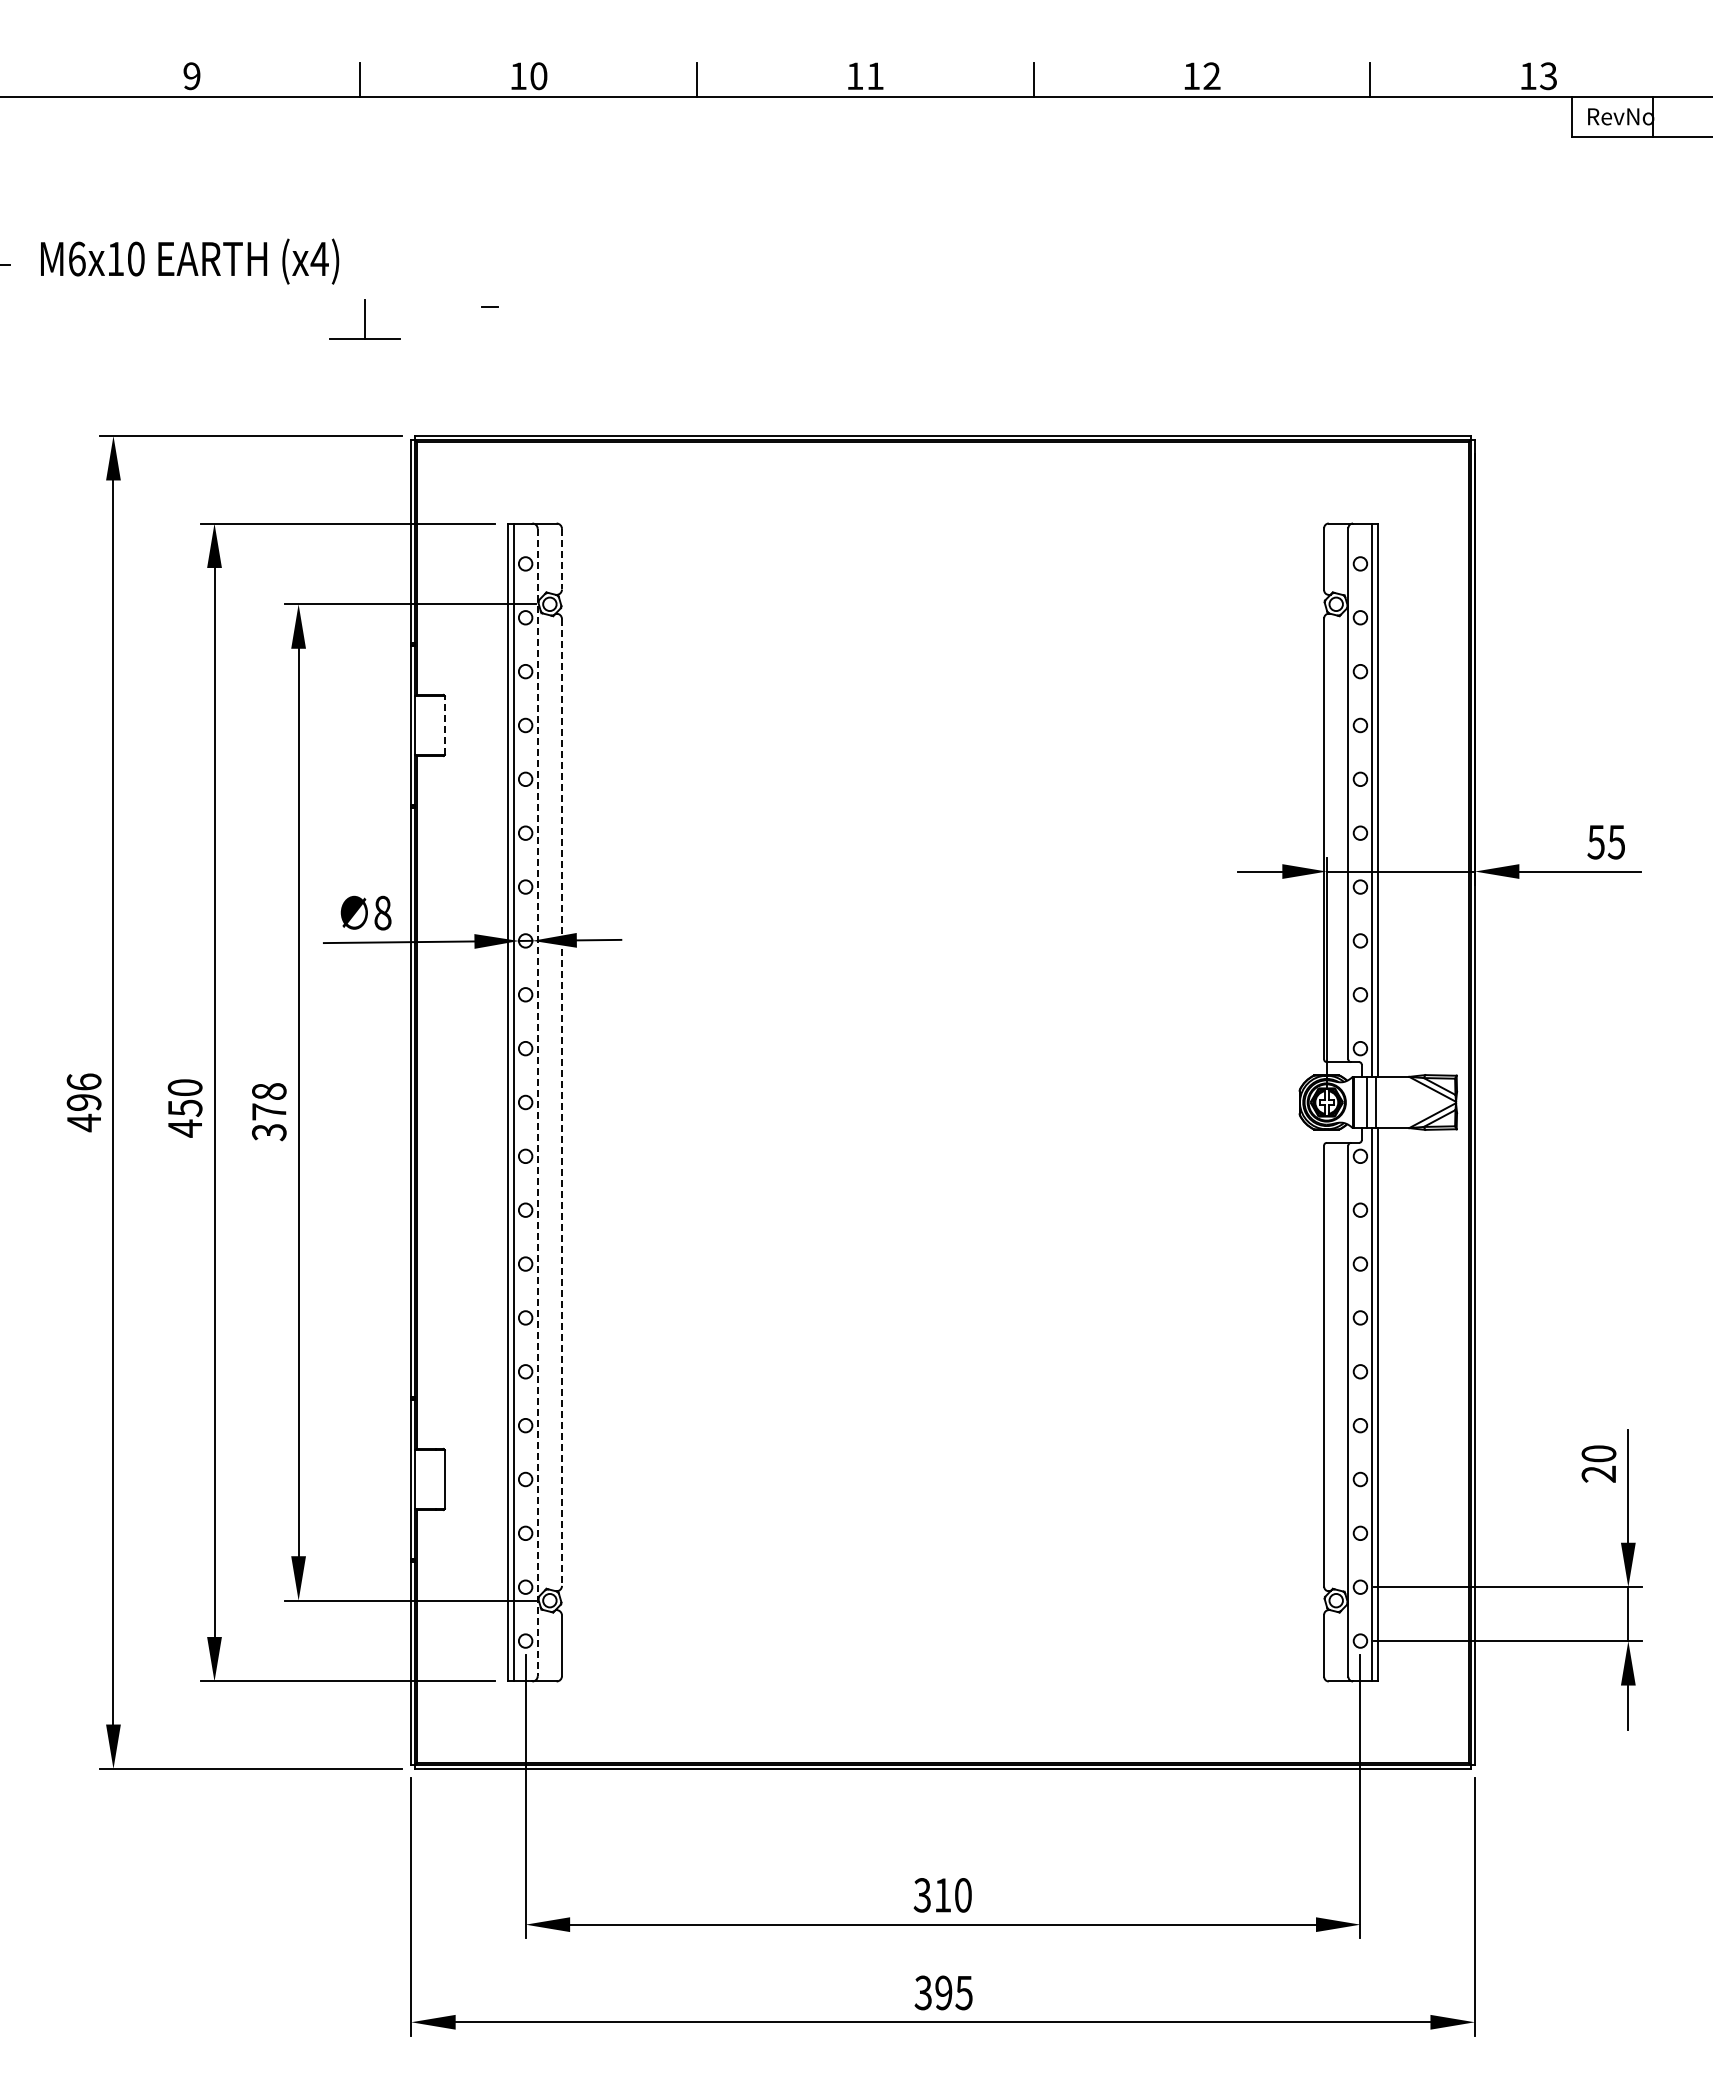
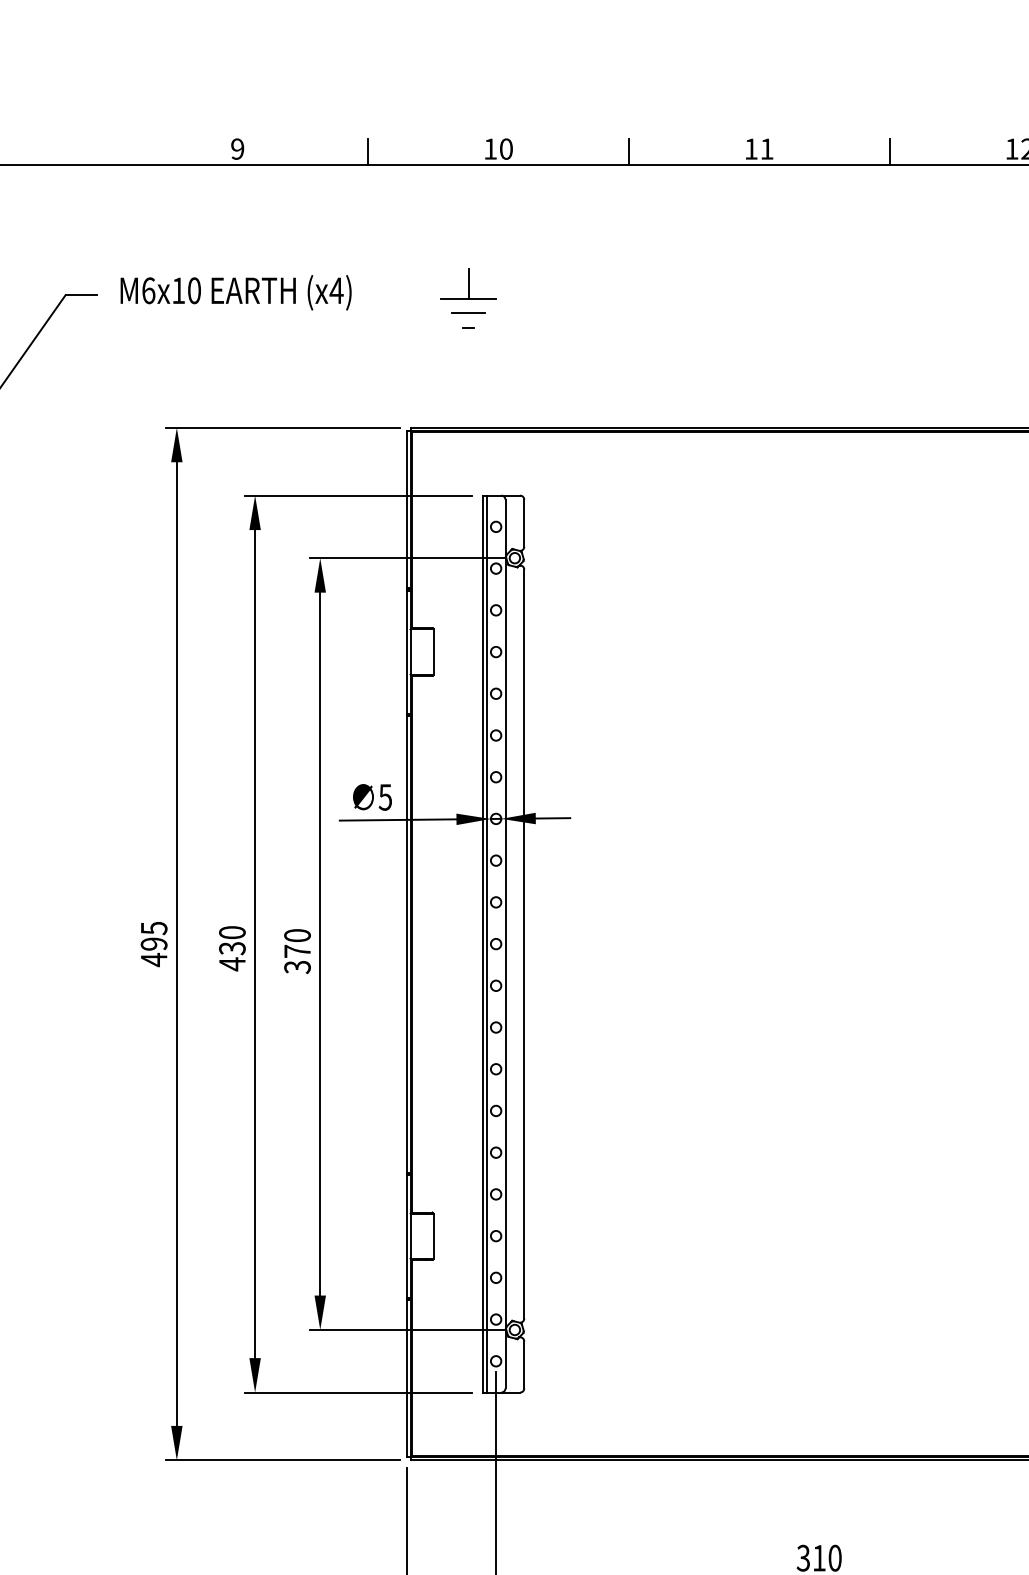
line: (489, 287) -> (468, 312), added
part: (364, 319) -> (468, 284), moved
line: (562, 559) -> (524, 523), dashed -> solid
line: (444, 724) -> (433, 651), dashed -> solid
text: (382, 912) -> (385, 796), 8 -> 5
text: (83, 1082) -> (153, 928), 496 -> 495
text: (269, 1091) -> (297, 935), 378 -> 370
line: (537, 1102) -> (505, 944), dashed -> solid
line: (562, 1103) -> (524, 944), dashed -> solid
text: (184, 1107) -> (231, 947), 450 -> 430

